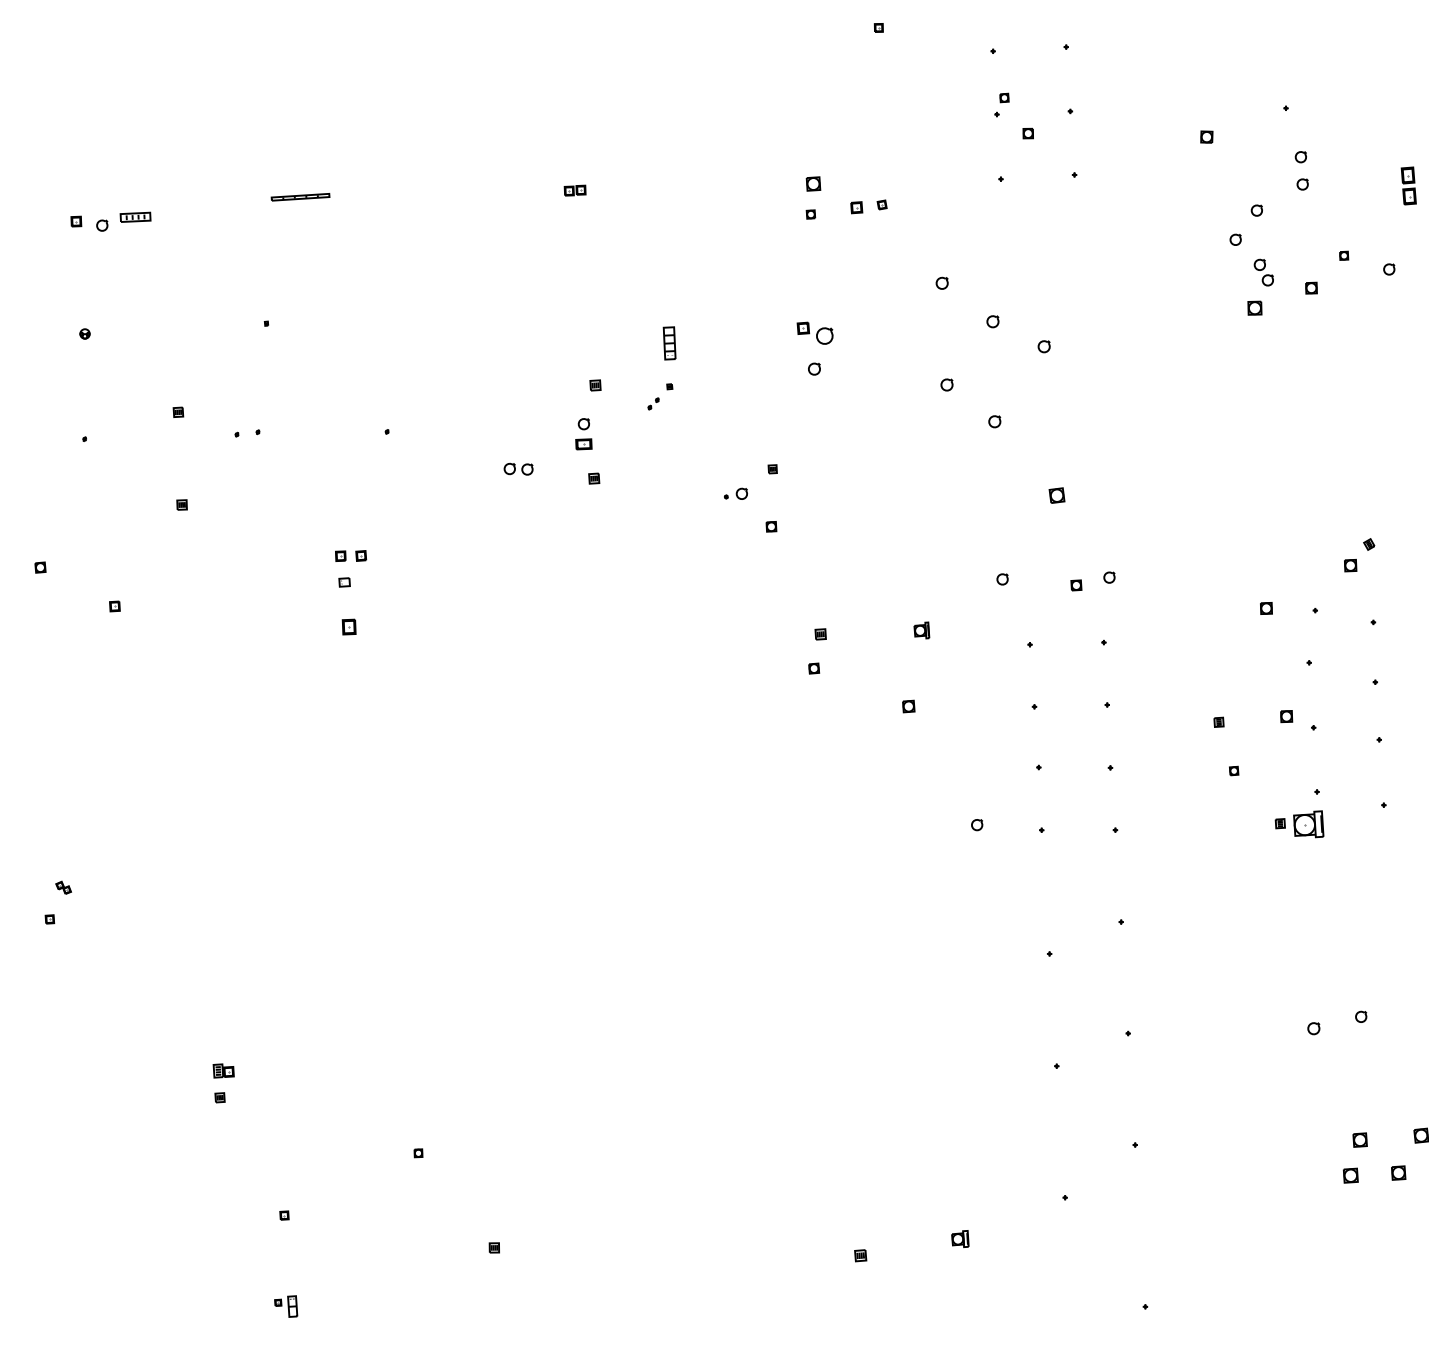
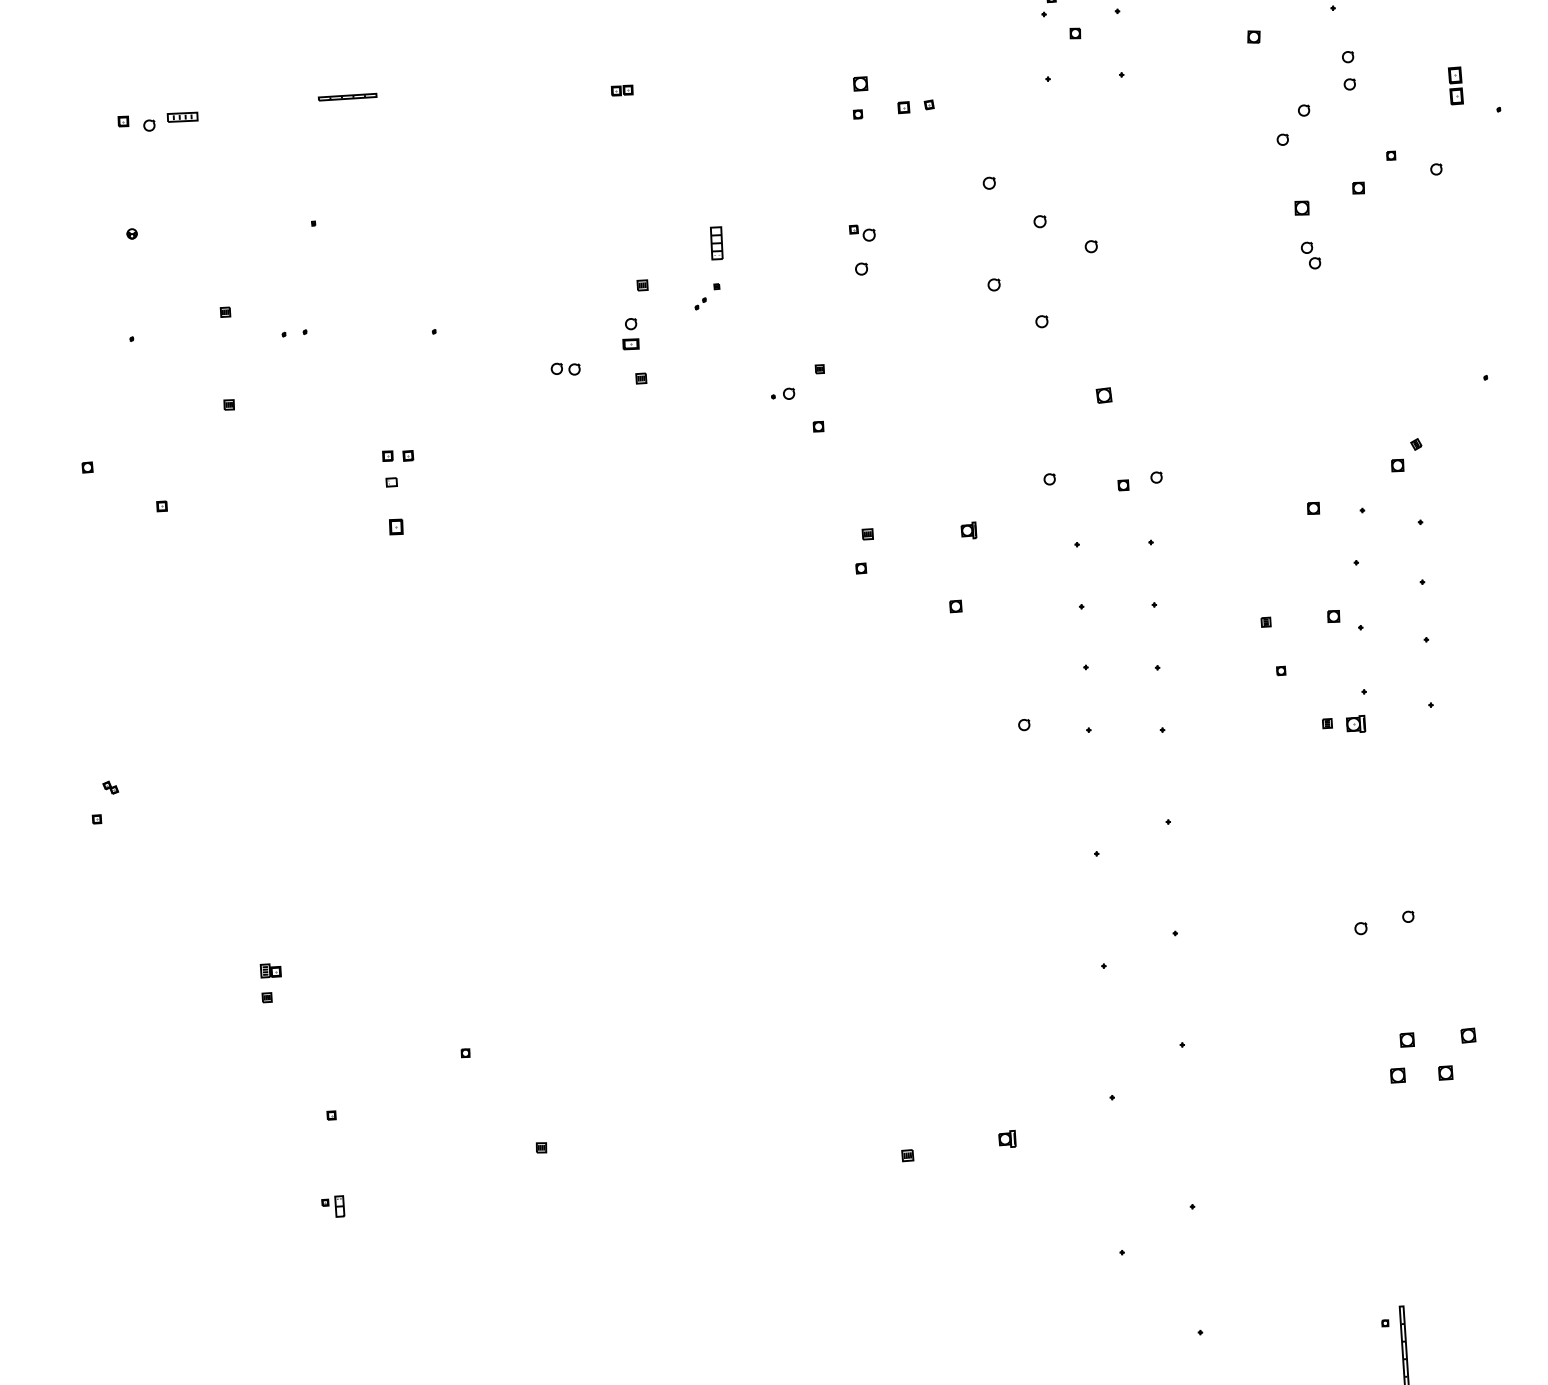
part: (1264, 272) -> (1311, 255), moved
part: (815, 332) -> (862, 232), size x0.71
part: (1309, 823) -> (1356, 723), size x0.62

